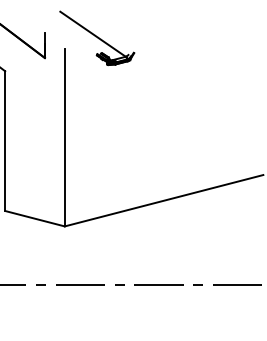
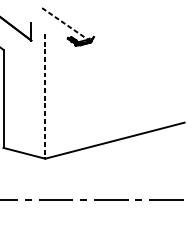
line: (93, 34) -> (65, 24), solid -> dashed
line: (64, 137) -> (45, 96), solid -> dashed

